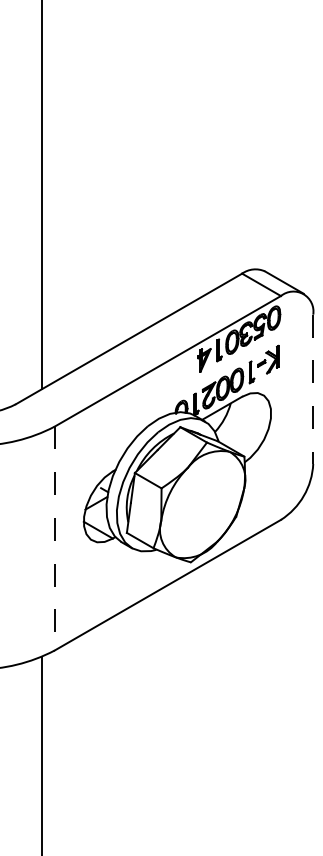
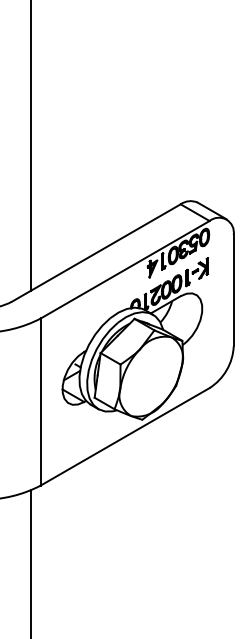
line: (313, 389) -> (233, 290), dashed -> solid
line: (54, 538) -> (40, 401), dashed -> solid

